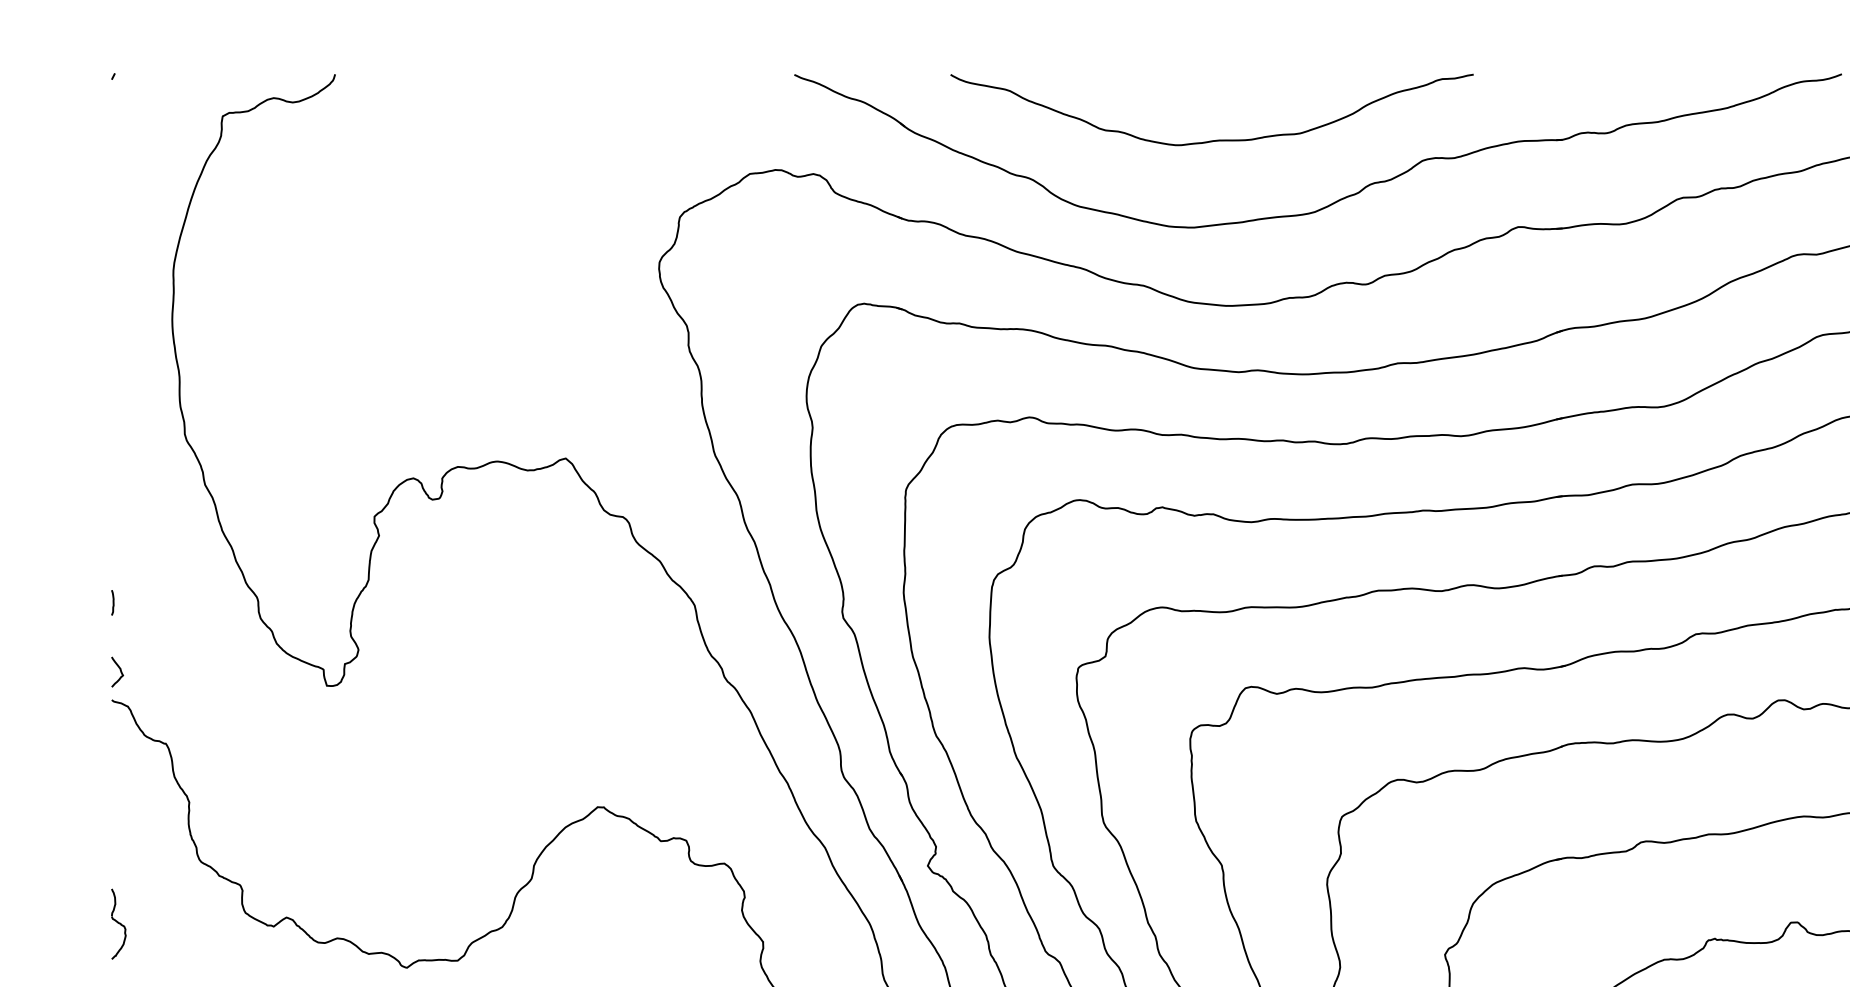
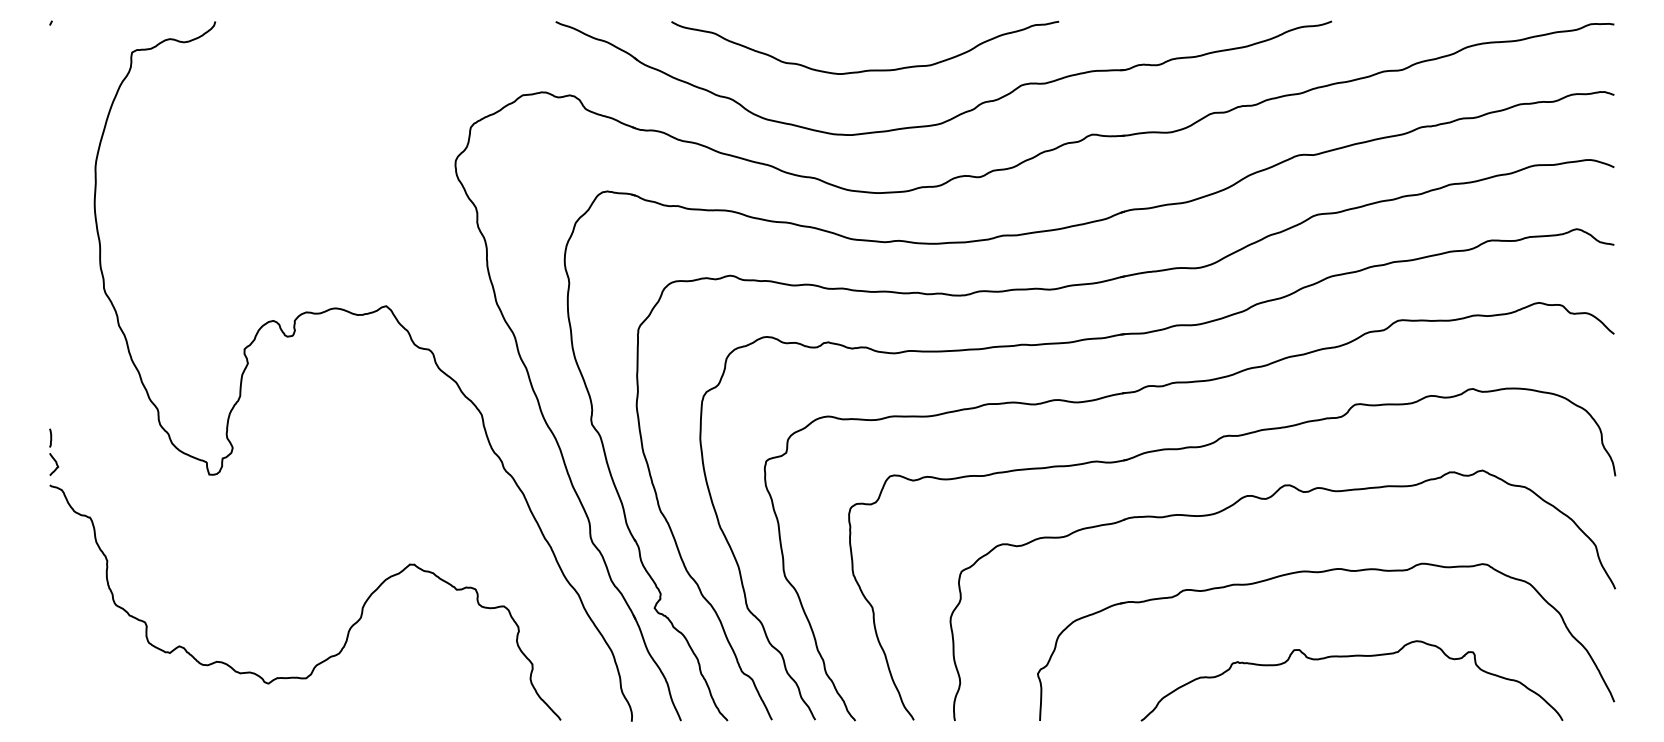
line: (112, 601) -> (50, 437), moved
part: (119, 924) -> (55, 651), removed

